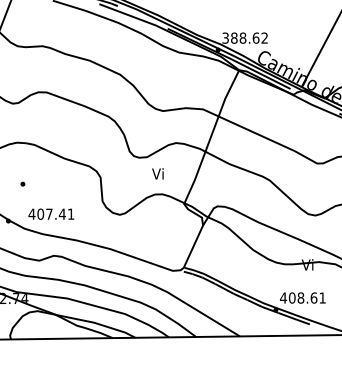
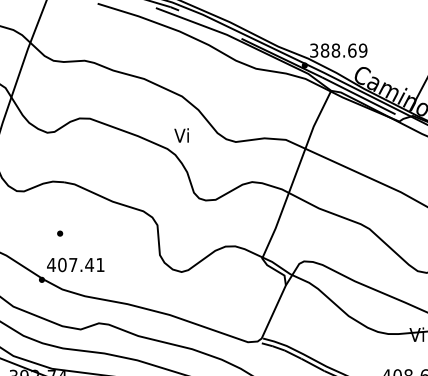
text: (264, 37) -> (362, 49), 388.62 -> 388.69
text: (157, 173) -> (181, 135), moved
text: (51, 213) -> (75, 264), moved

